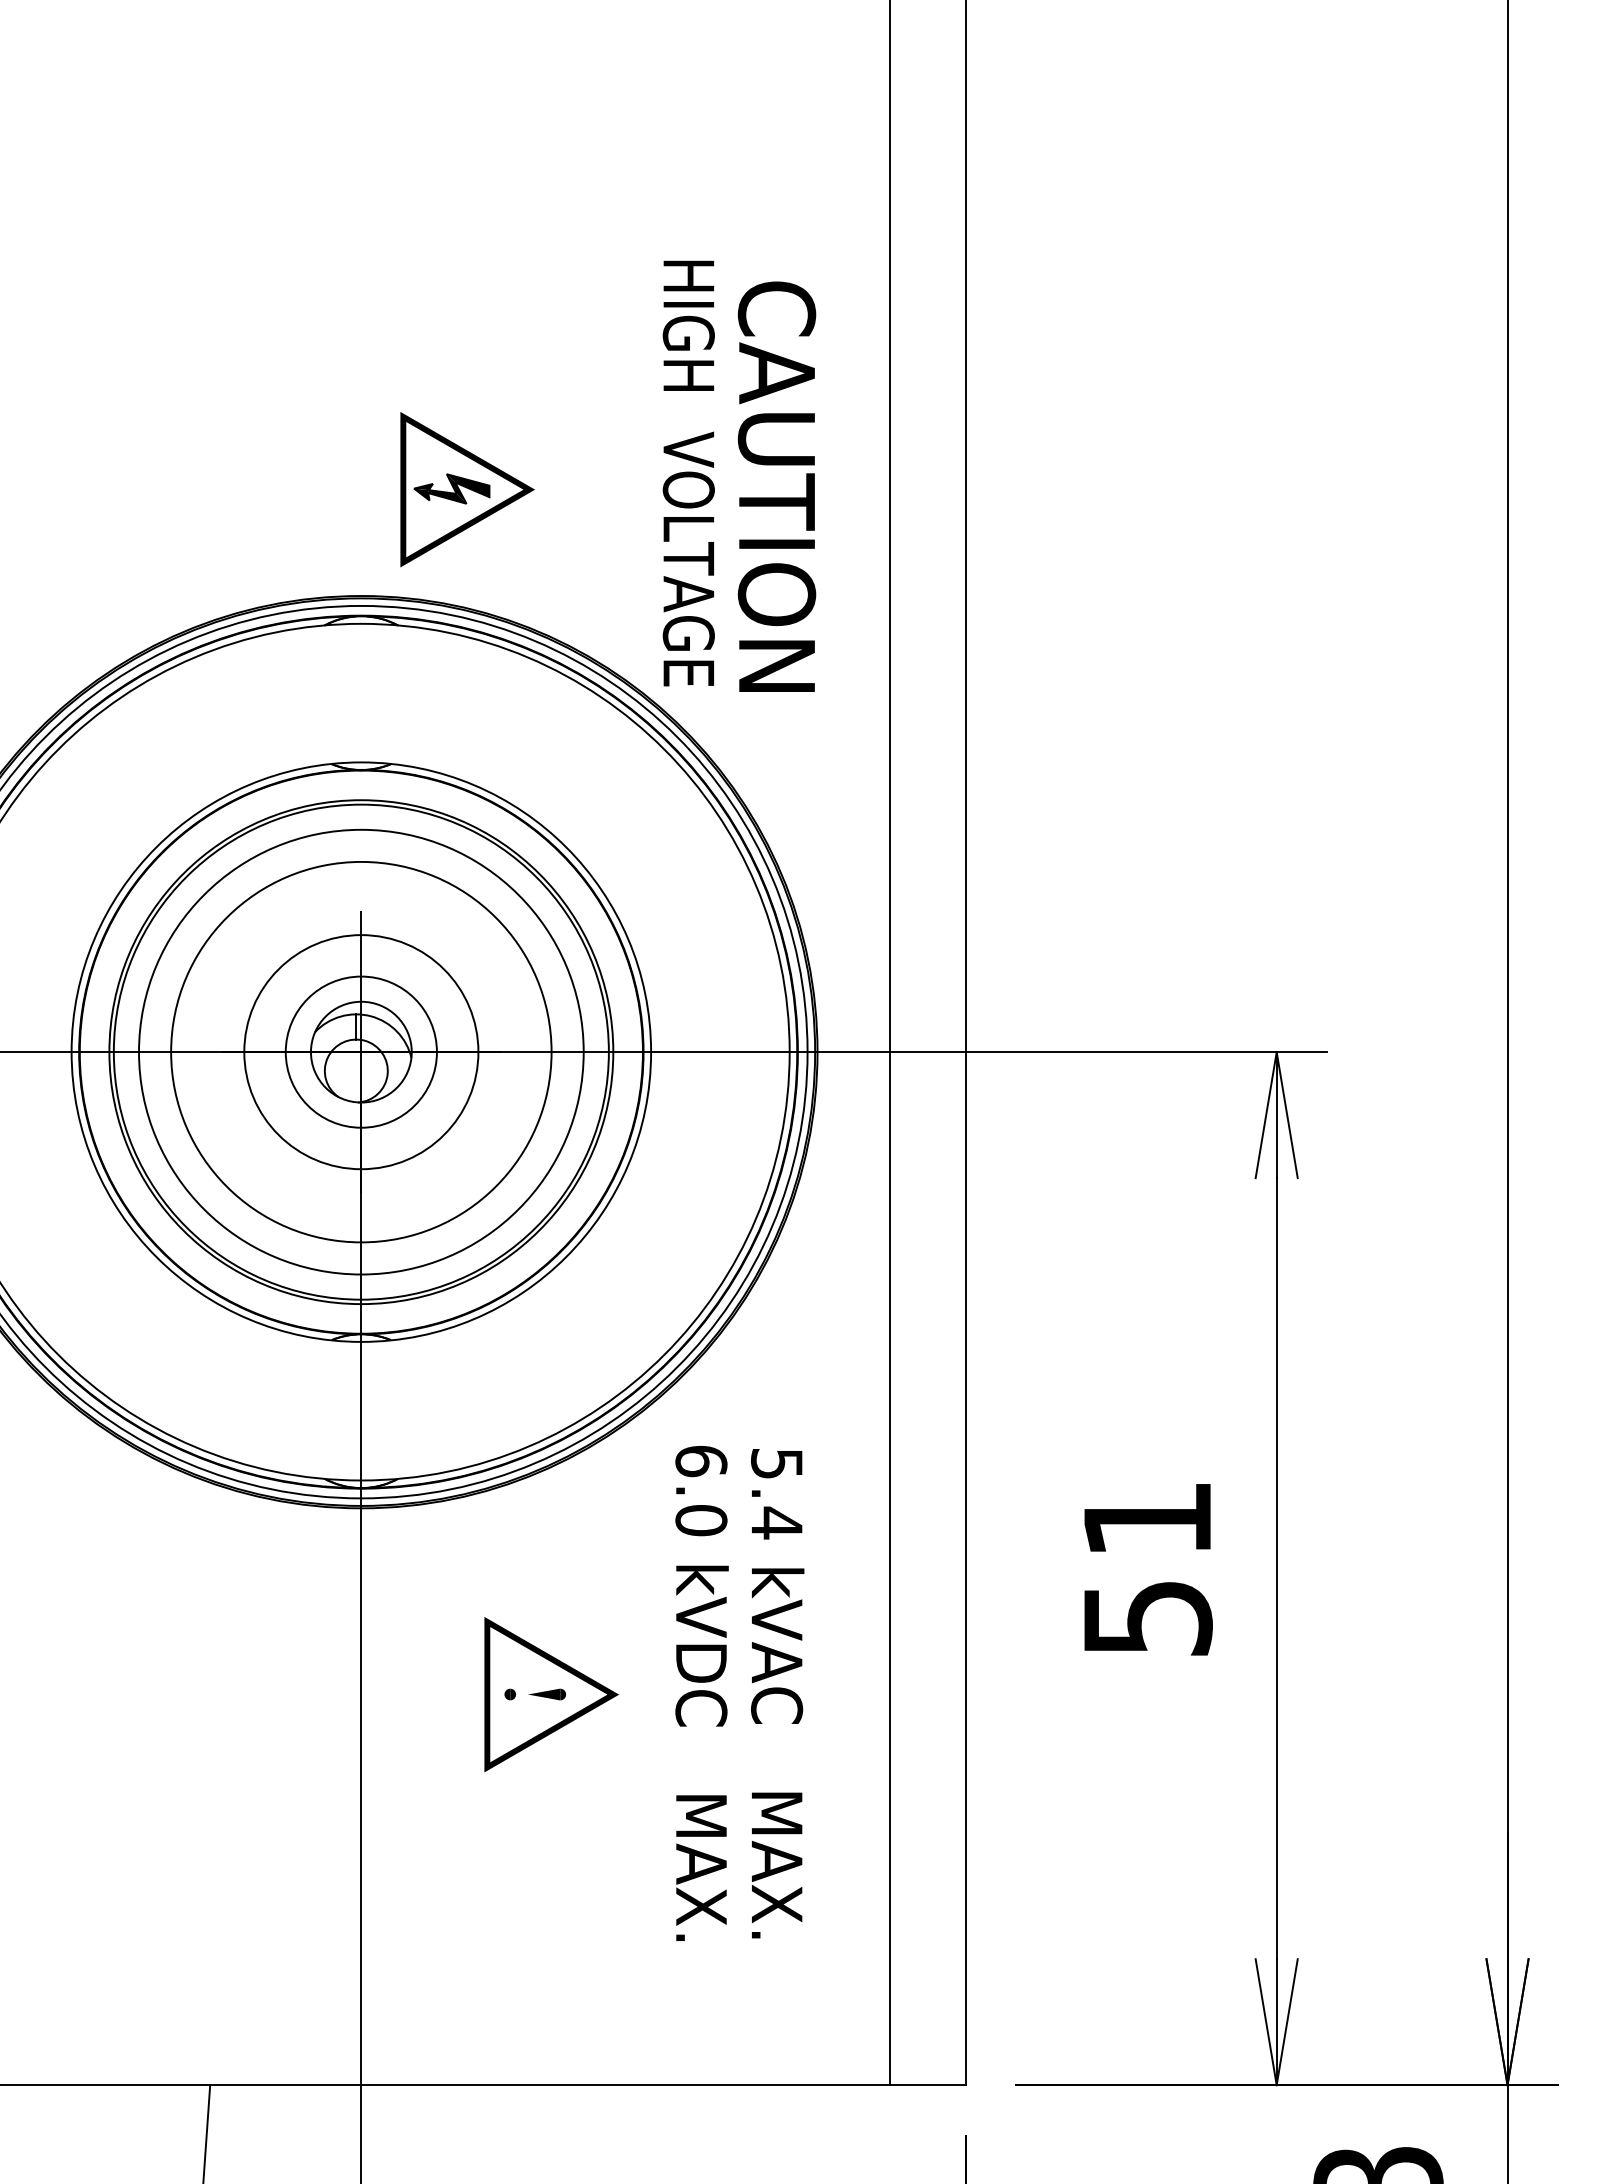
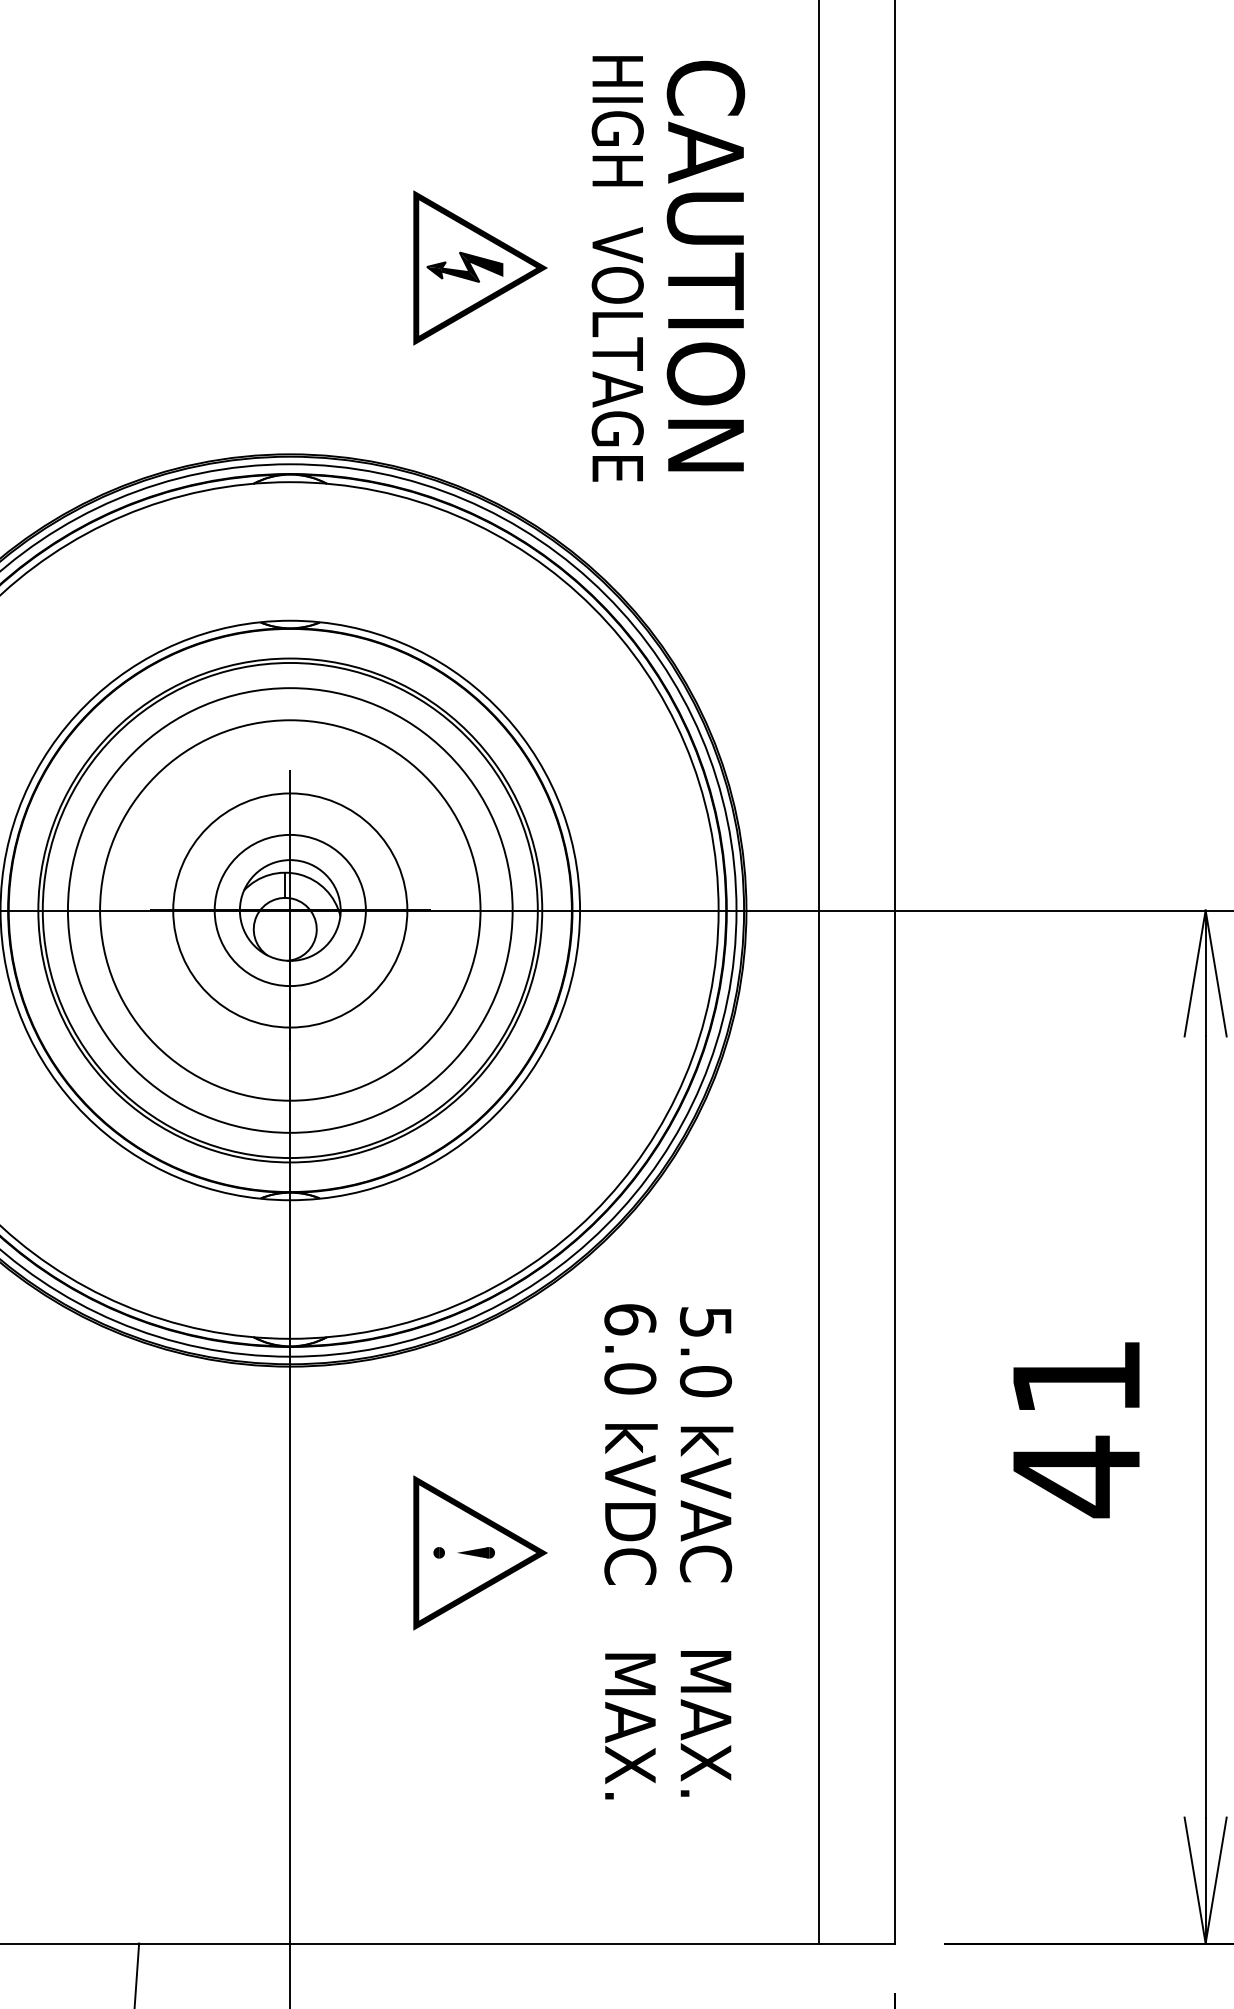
text: (688, 473) -> (617, 268), moved
text: (776, 486) -> (705, 265), moved
part: (467, 489) -> (480, 267), moved
text: (777, 1522) -> (706, 1380), 5.4 -> 5.0
text: (1148, 1618) -> (1077, 1476), 51 -> 41

